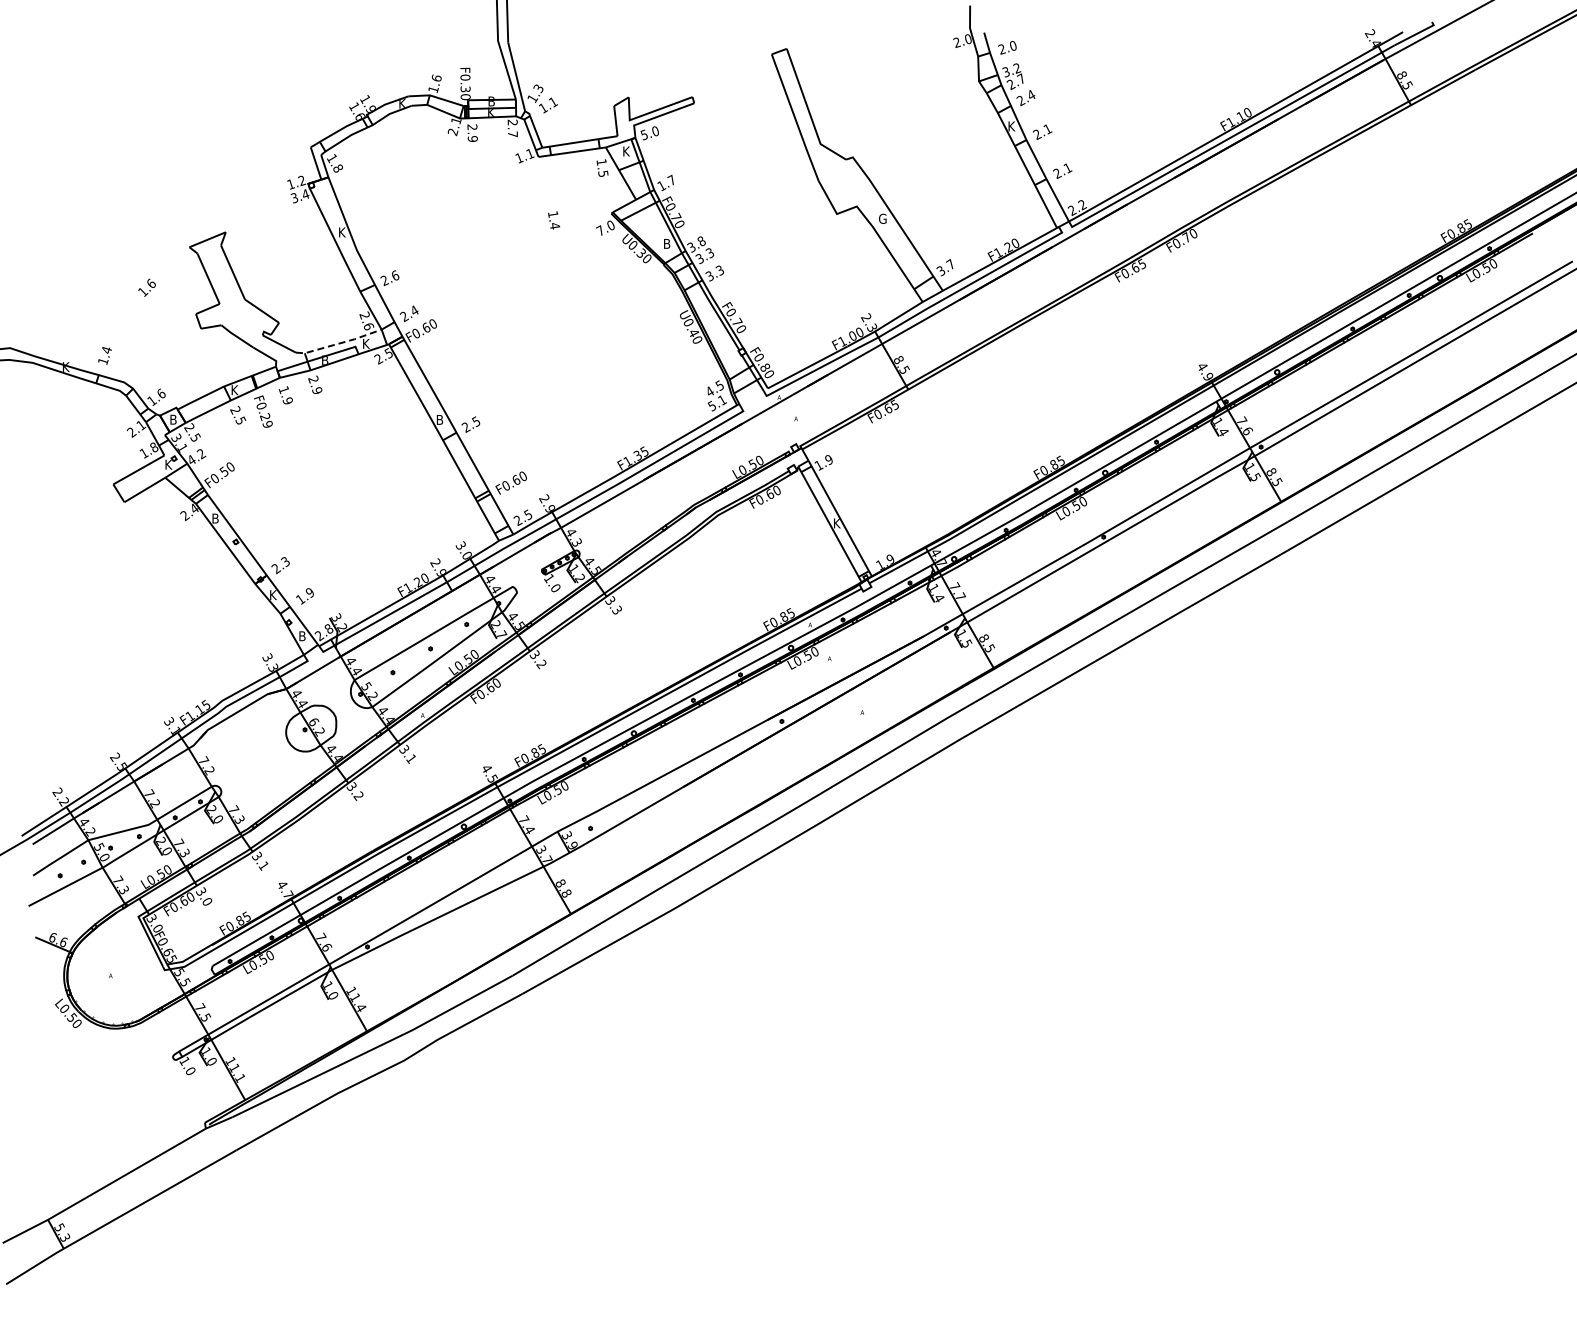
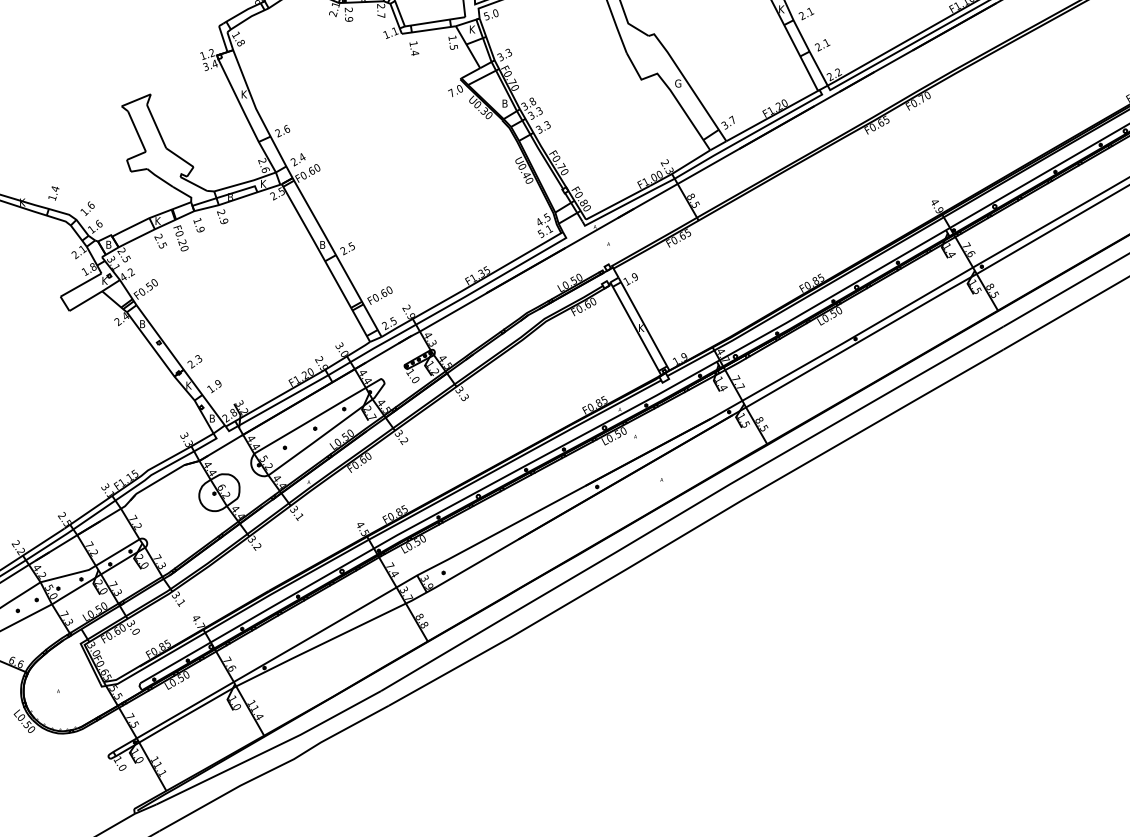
text: (666, 183) -> (504, 55), 1.7 -> 3.3
text: (554, 220) -> (414, 48), moved
text: (146, 287) -> (87, 208), moved
line: (339, 343) -> (242, 183), dashed -> solid
text: (266, 423) -> (183, 247), F0.29 -> F0.20

